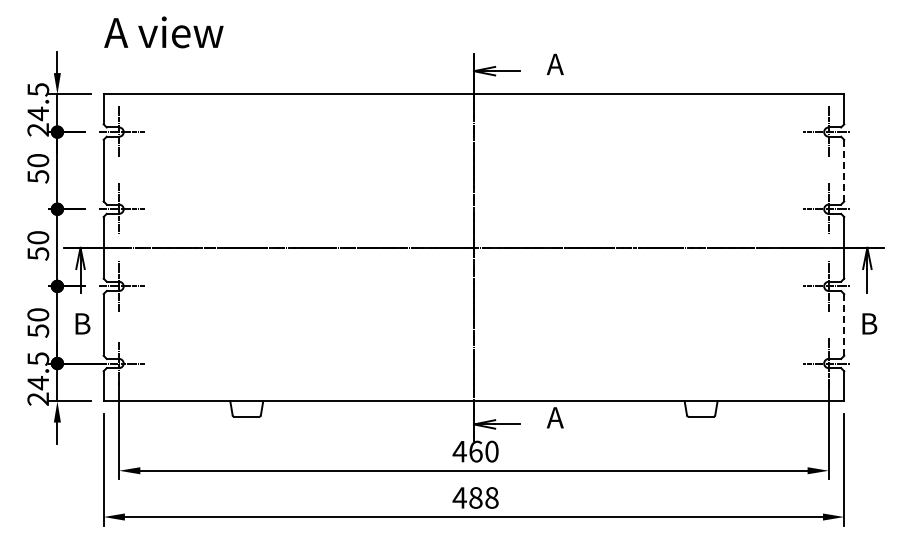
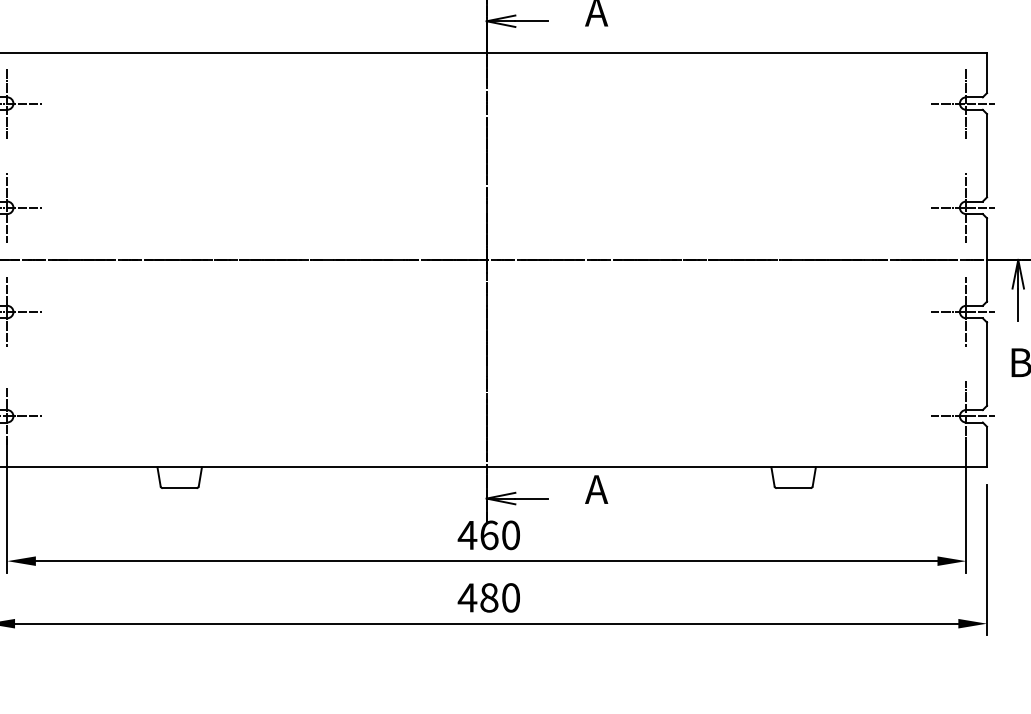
line: (844, 170) -> (987, 155), dashed -> solid
line: (844, 324) -> (987, 363), dashed -> solid
text: (491, 497) -> (510, 597), 488 -> 480

